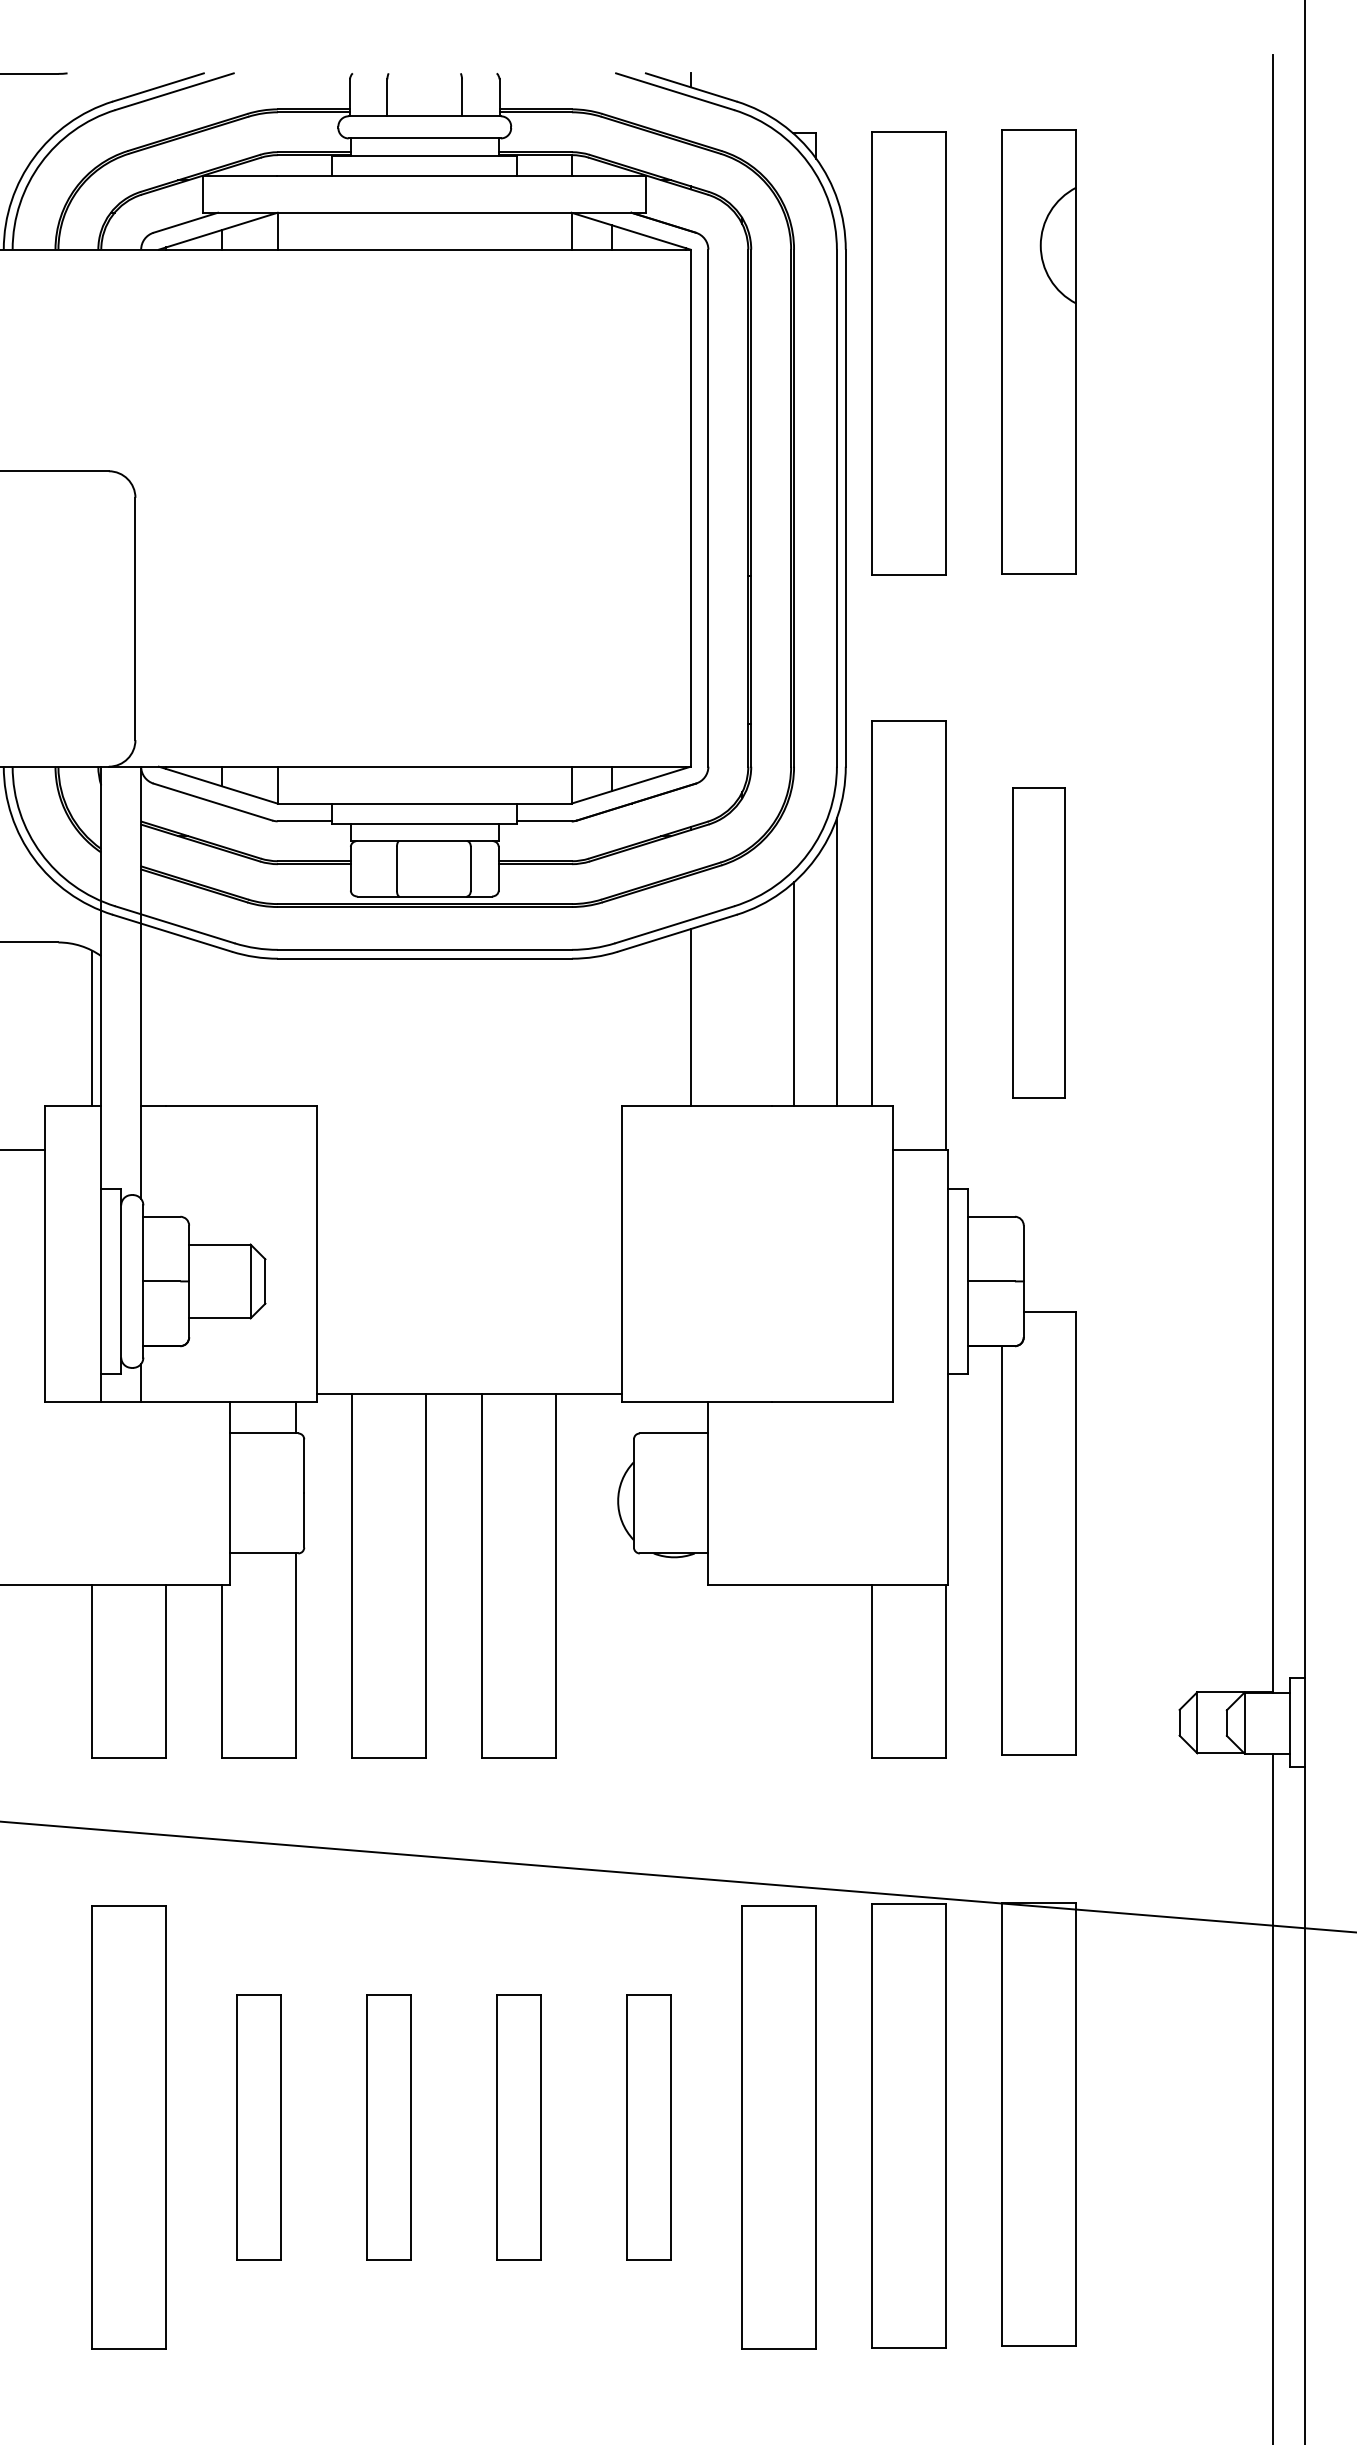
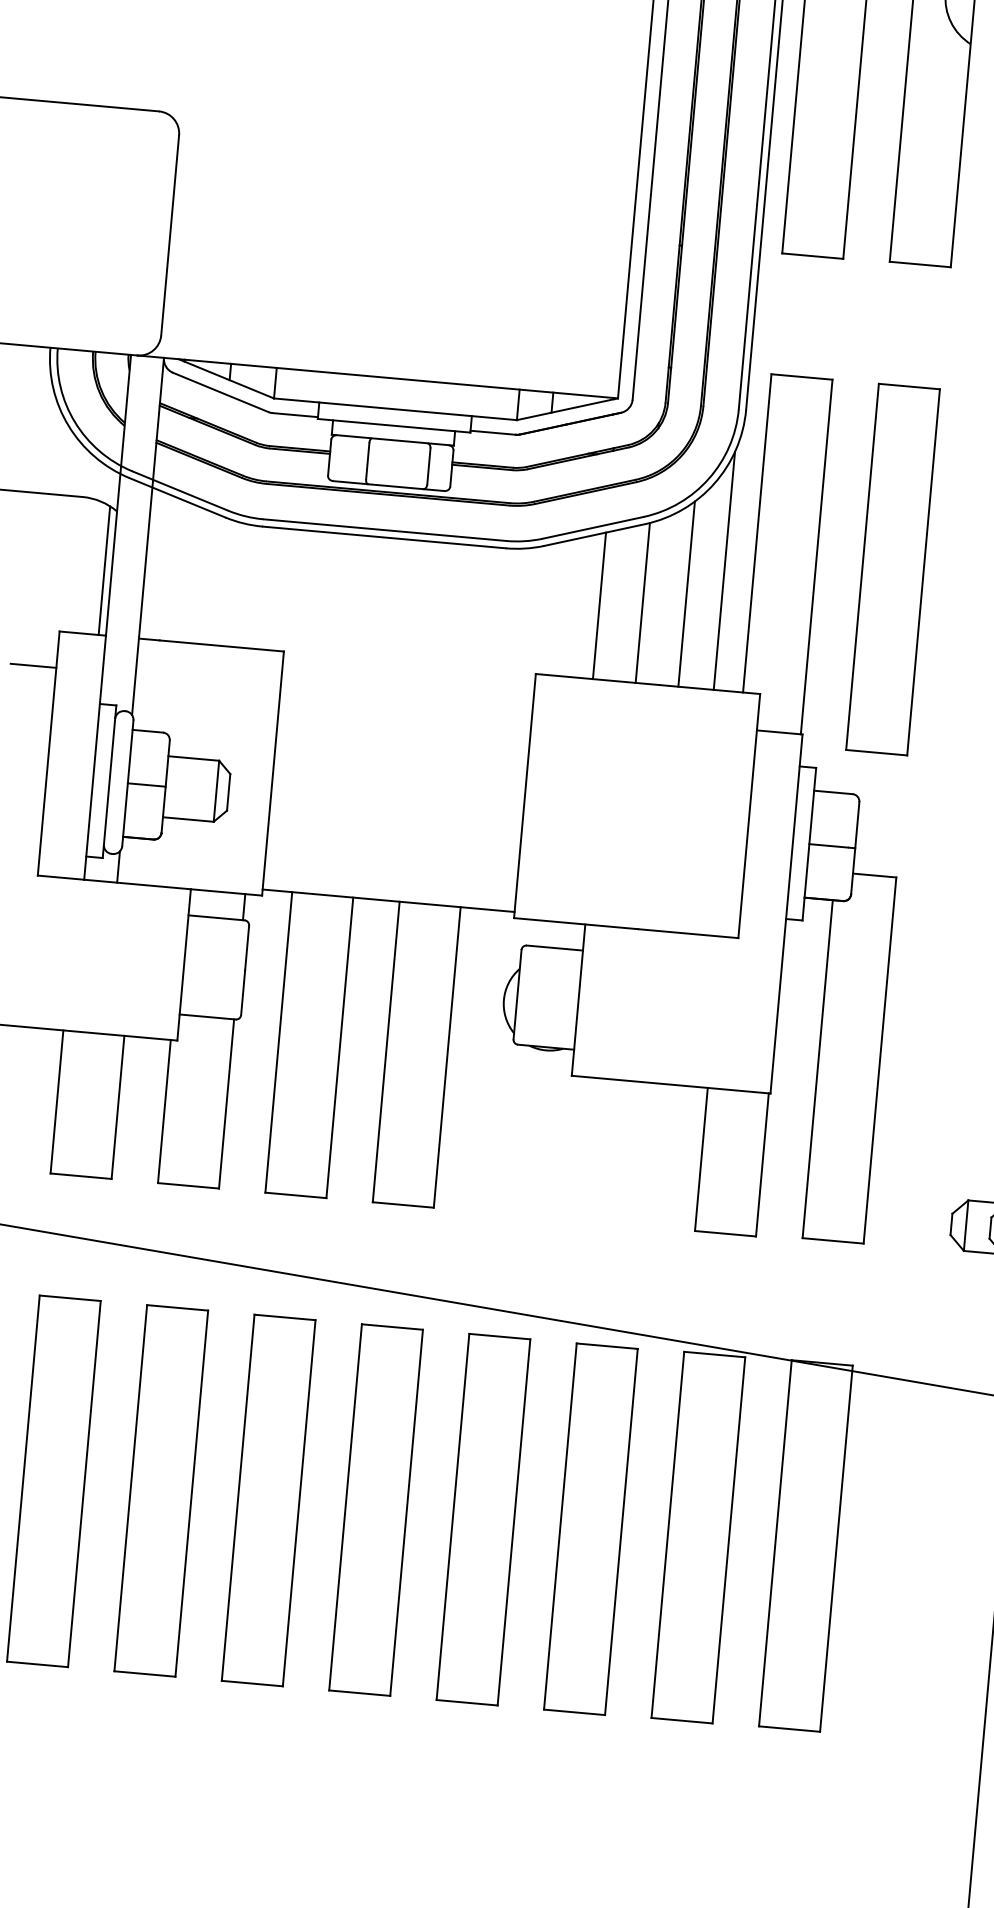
part: (1038, 942) -> (892, 569), size x1.43
line: (742, 1009) -> (642, 602), added
part: (258, 2127) -> (160, 1490), size x1.67
part: (388, 2127) -> (267, 1500), size x1.67
part: (518, 2127) -> (375, 1510), size x1.67
part: (648, 2127) -> (482, 1519), size x1.67

